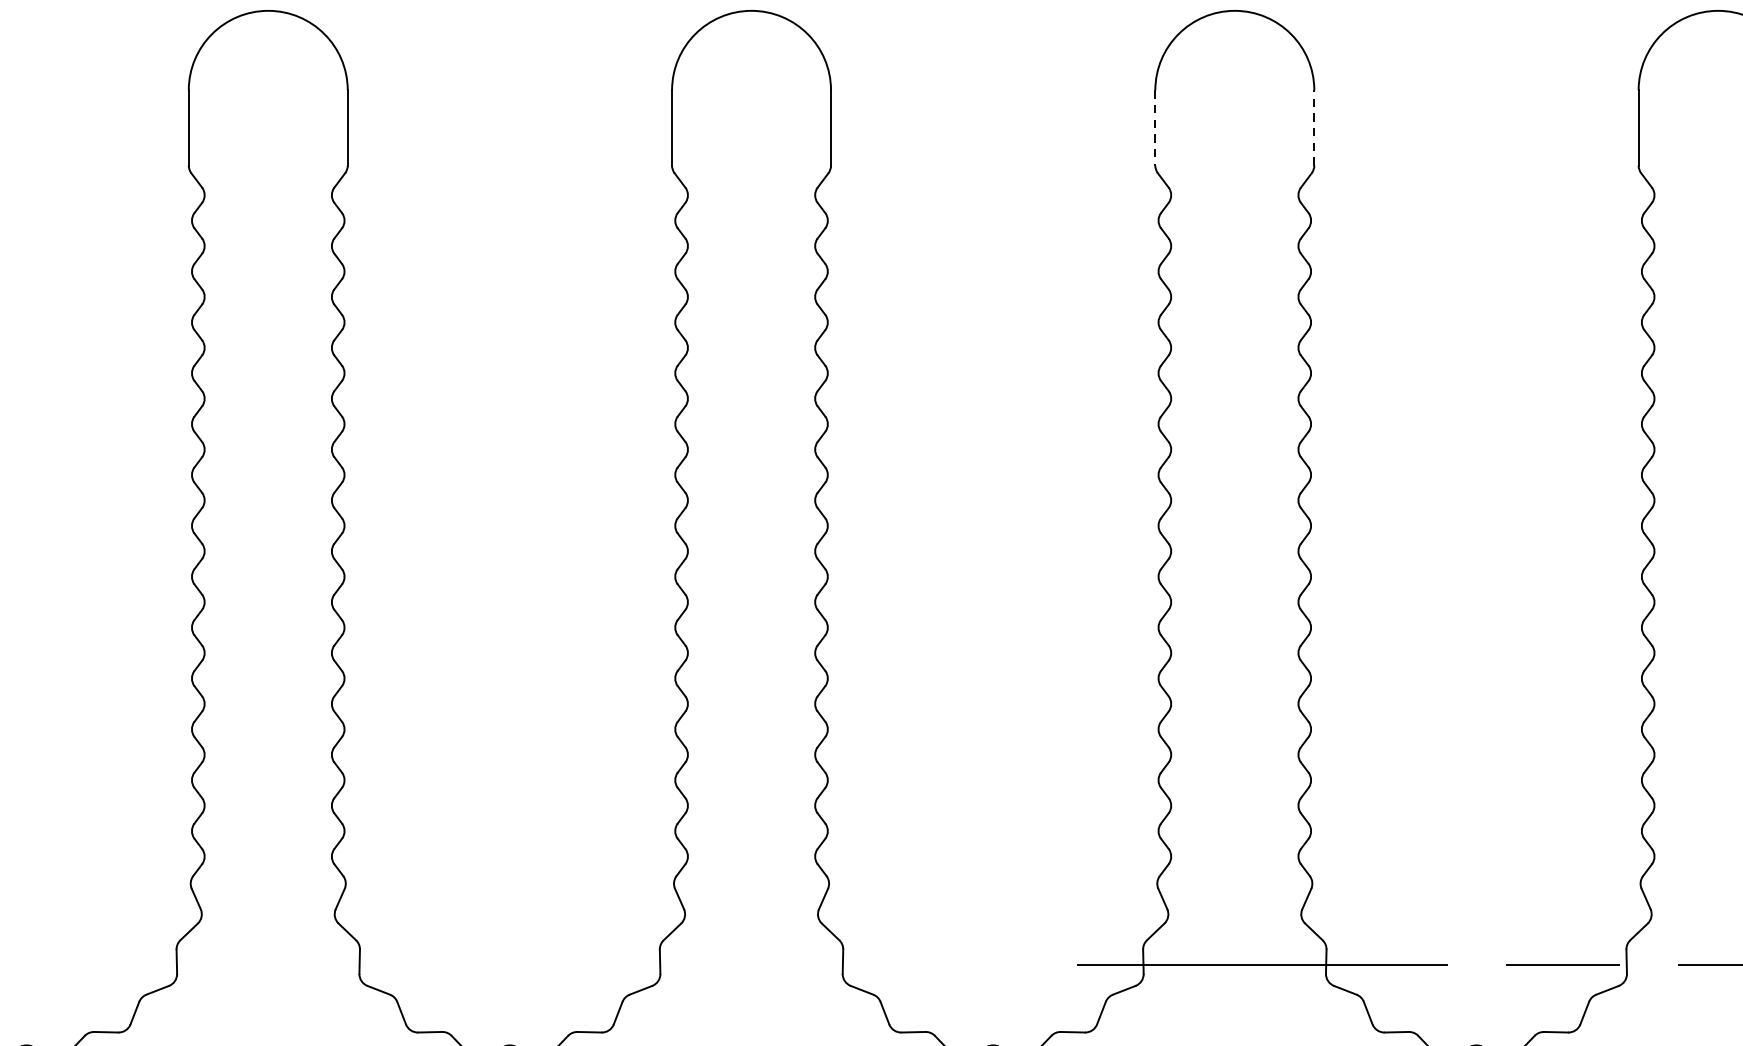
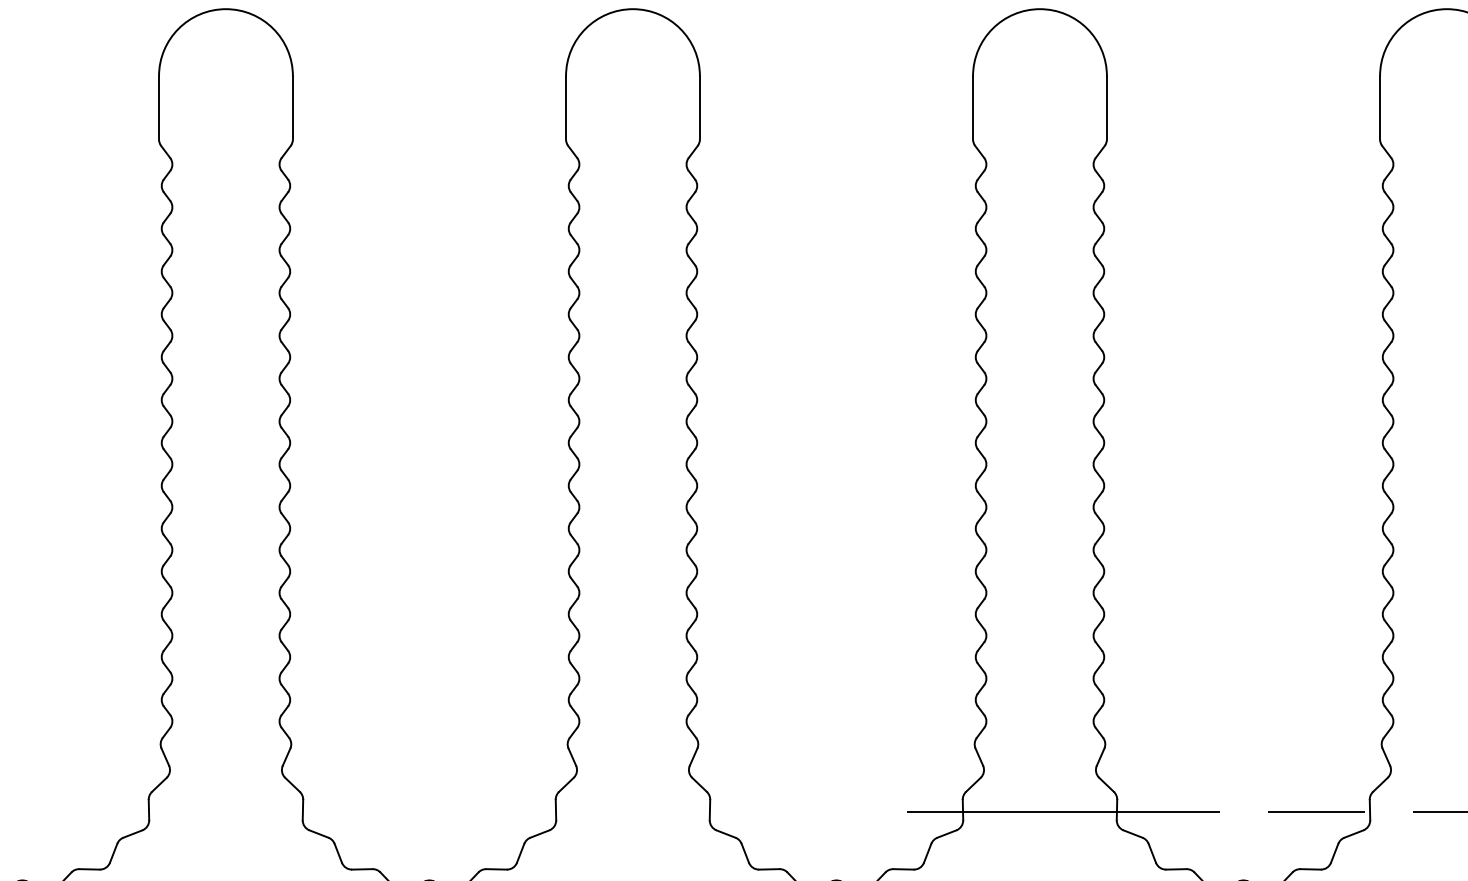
line: (1155, 127) -> (973, 107), dashed -> solid
line: (1313, 127) -> (1106, 107), dashed -> solid

